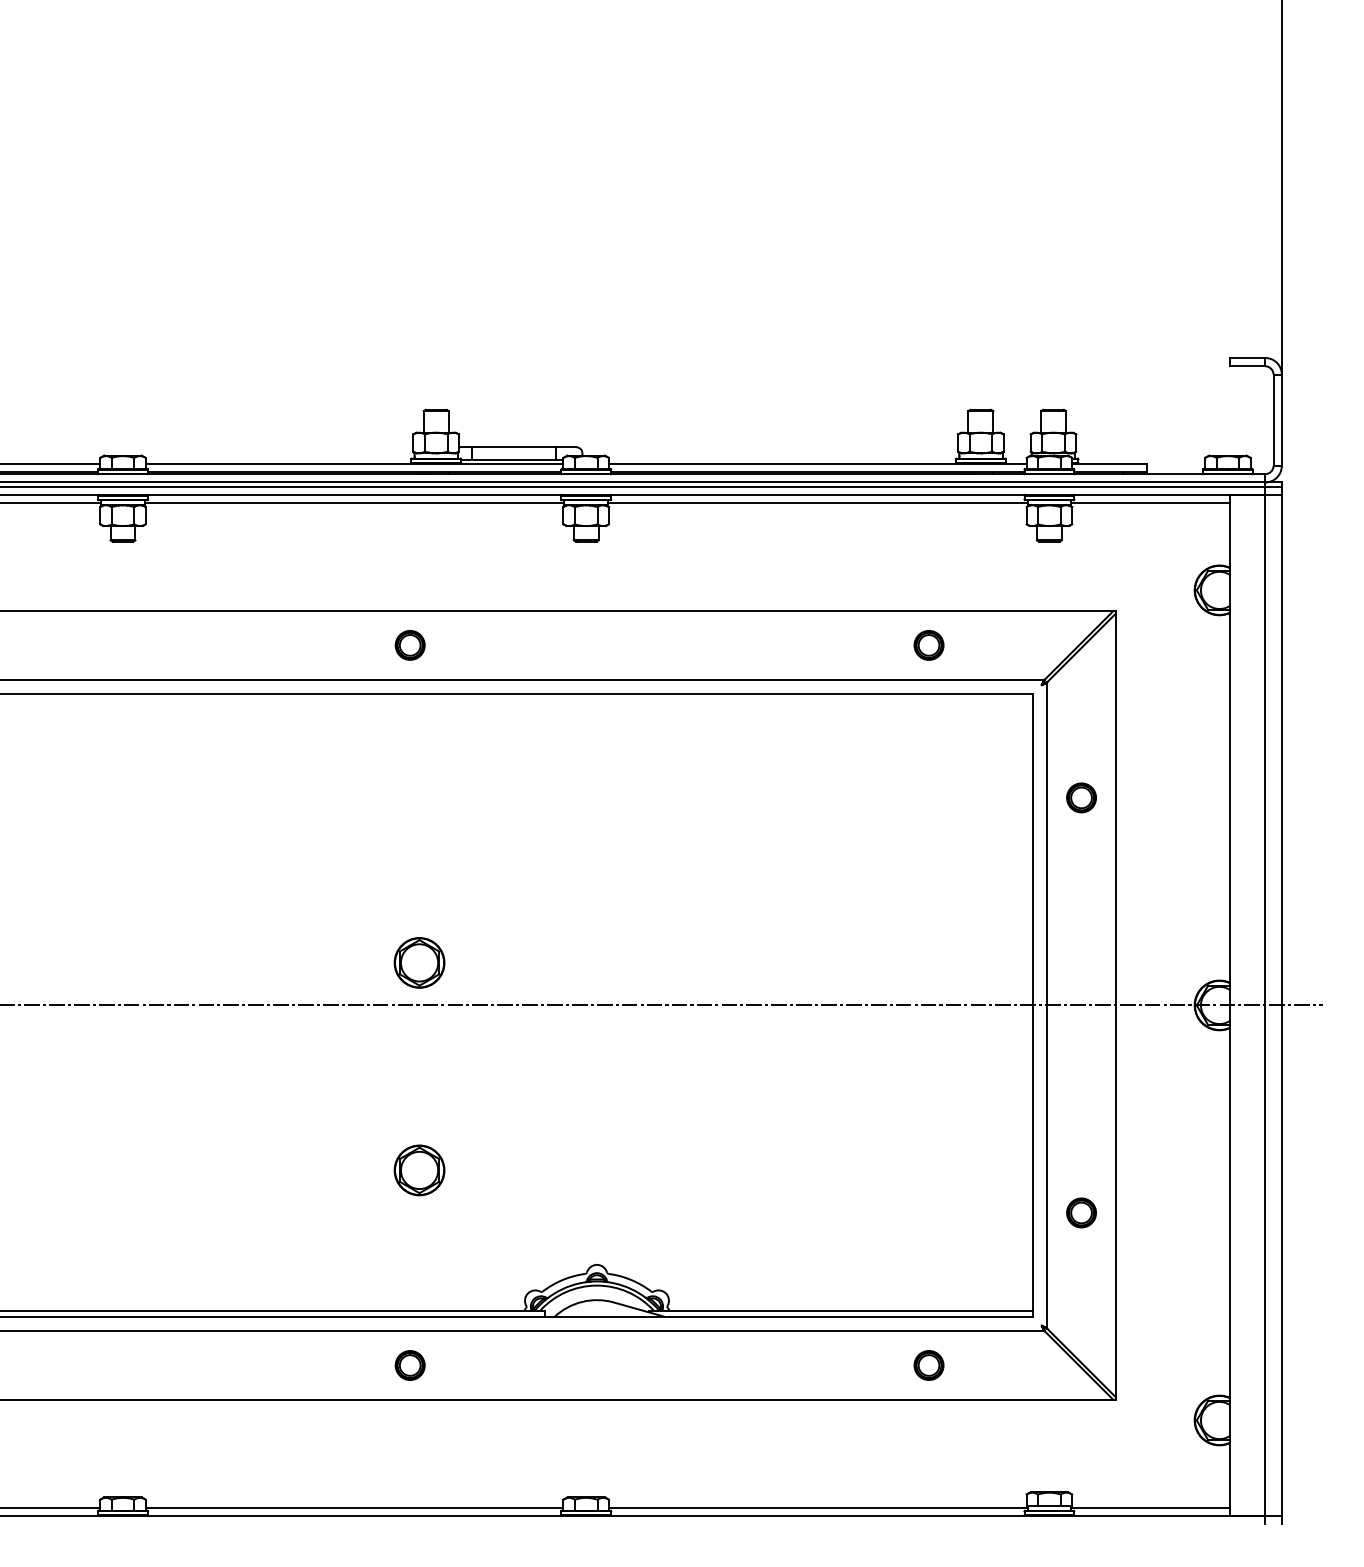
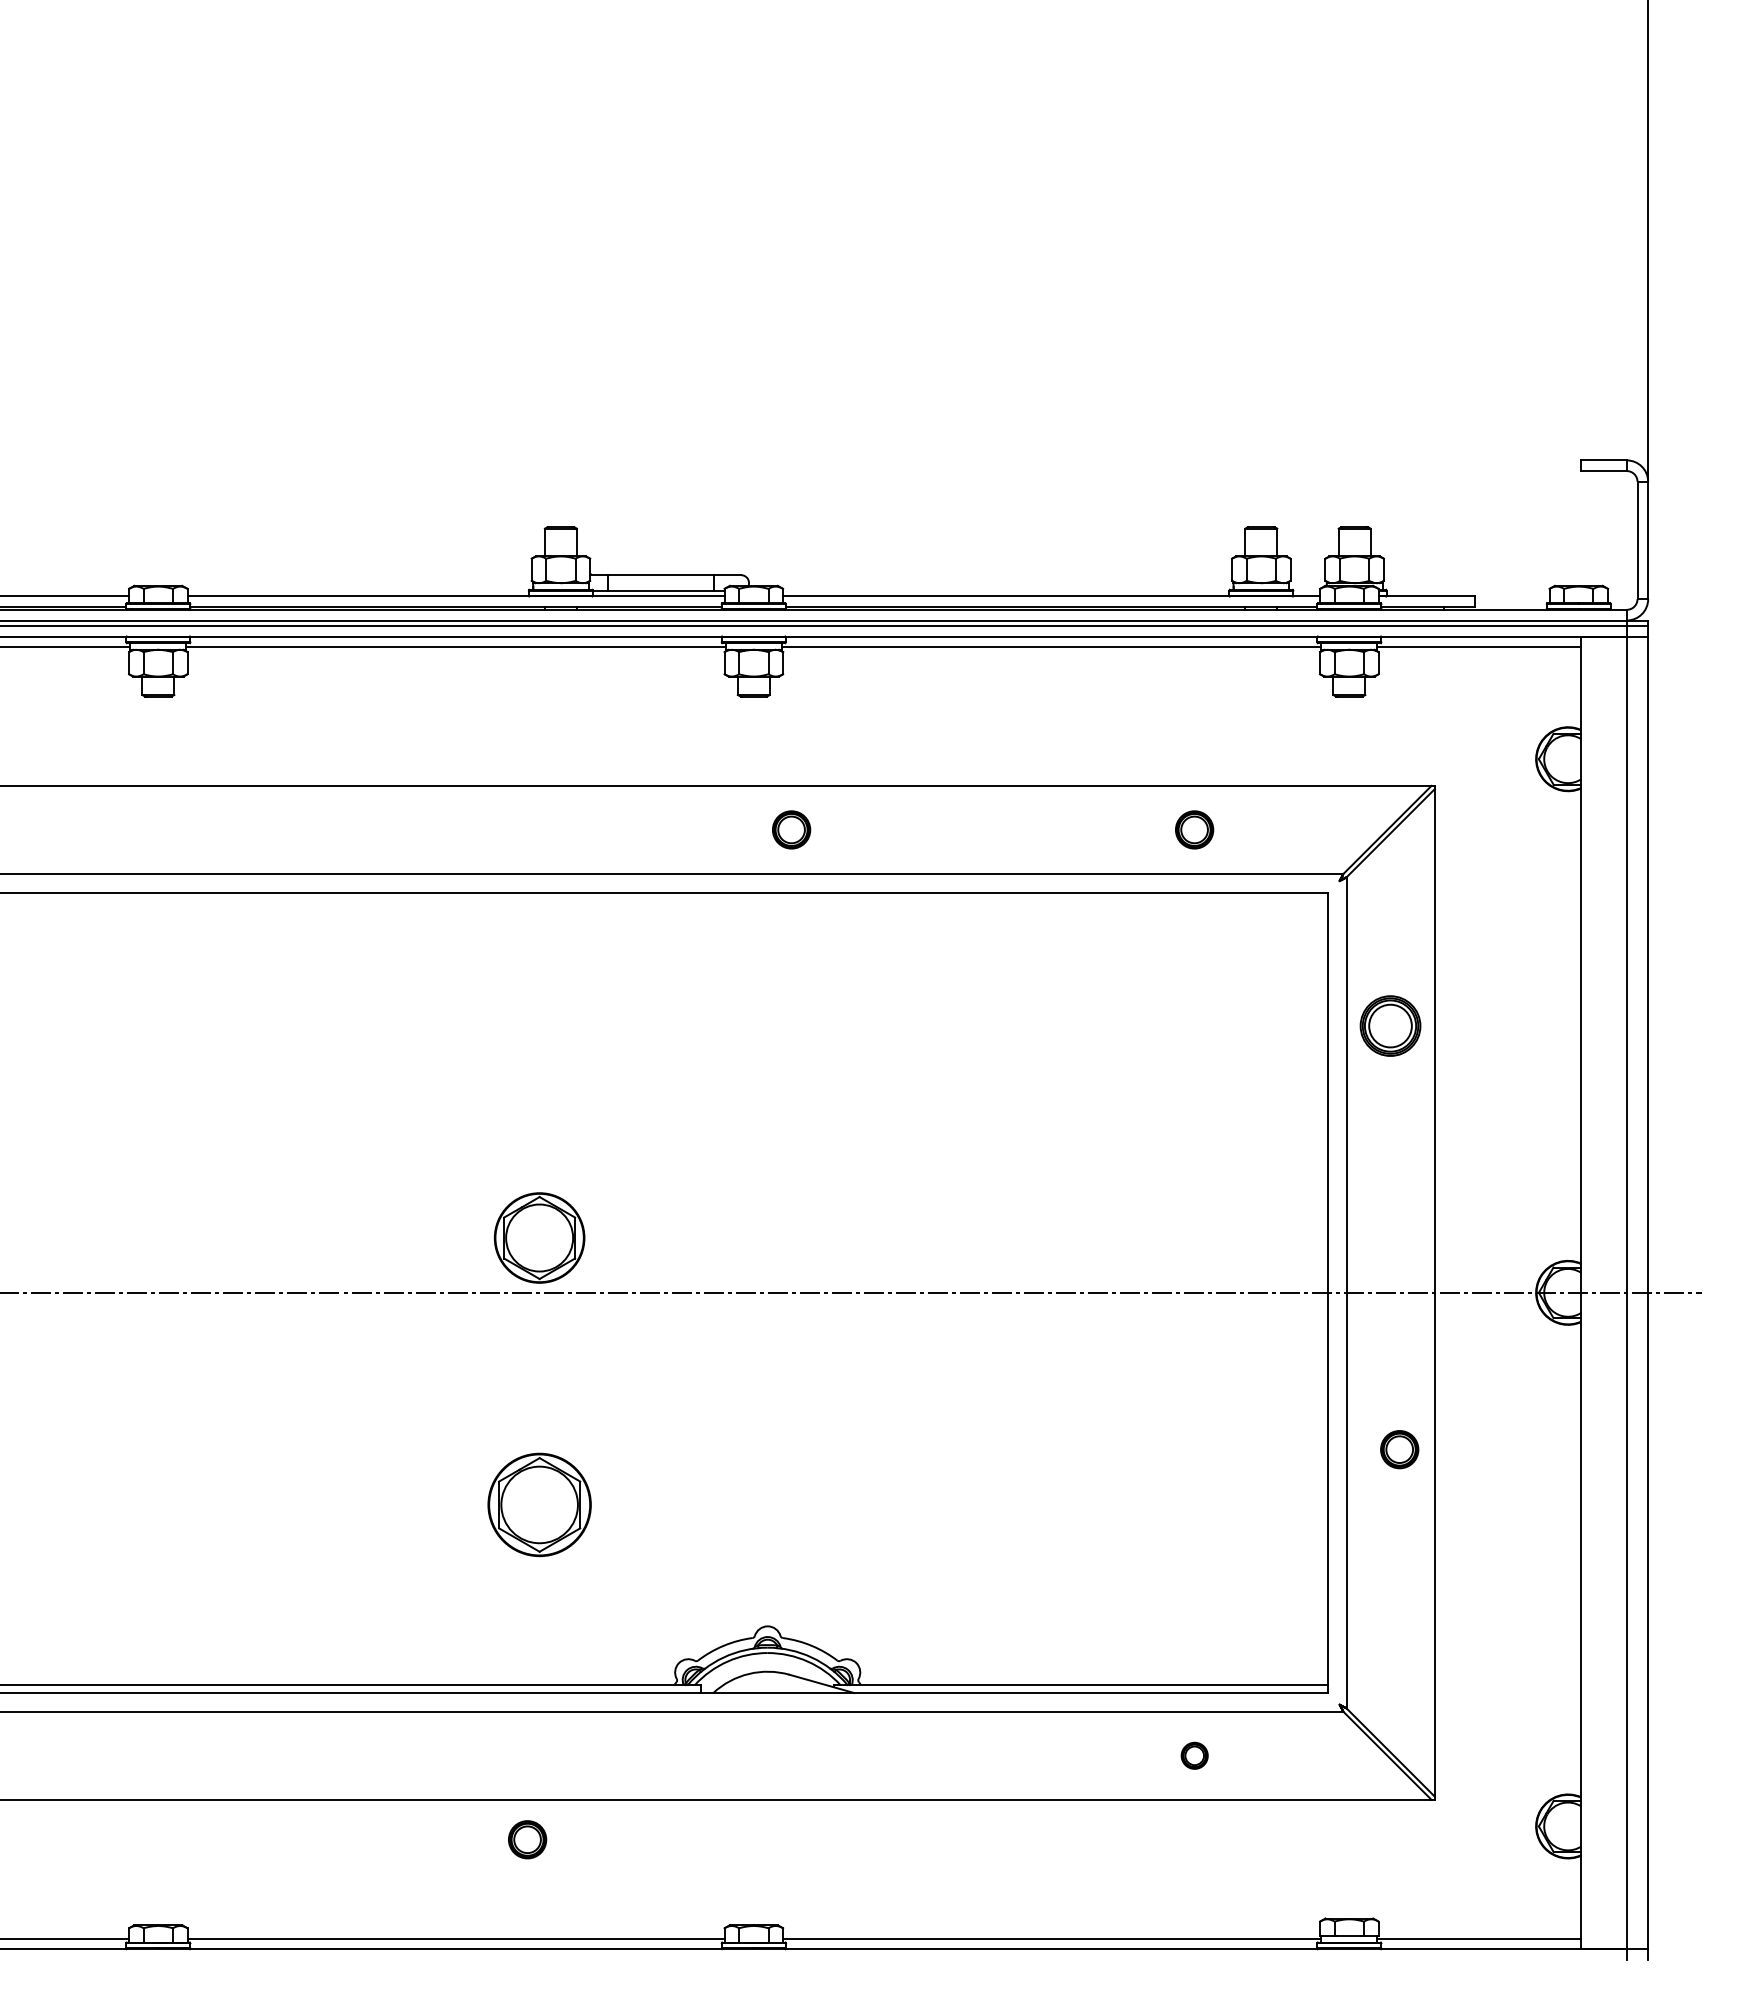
part: (410, 645) -> (791, 829), moved
part: (1081, 797) -> (1390, 1025), size x1.6
part: (419, 963) -> (539, 1238), size x1.4
part: (419, 1170) -> (539, 1504), size x1.6
part: (1081, 1212) -> (1399, 1449), moved
part: (410, 1365) -> (527, 1839), moved
part: (928, 1365) -> (1194, 1755), size x0.7

